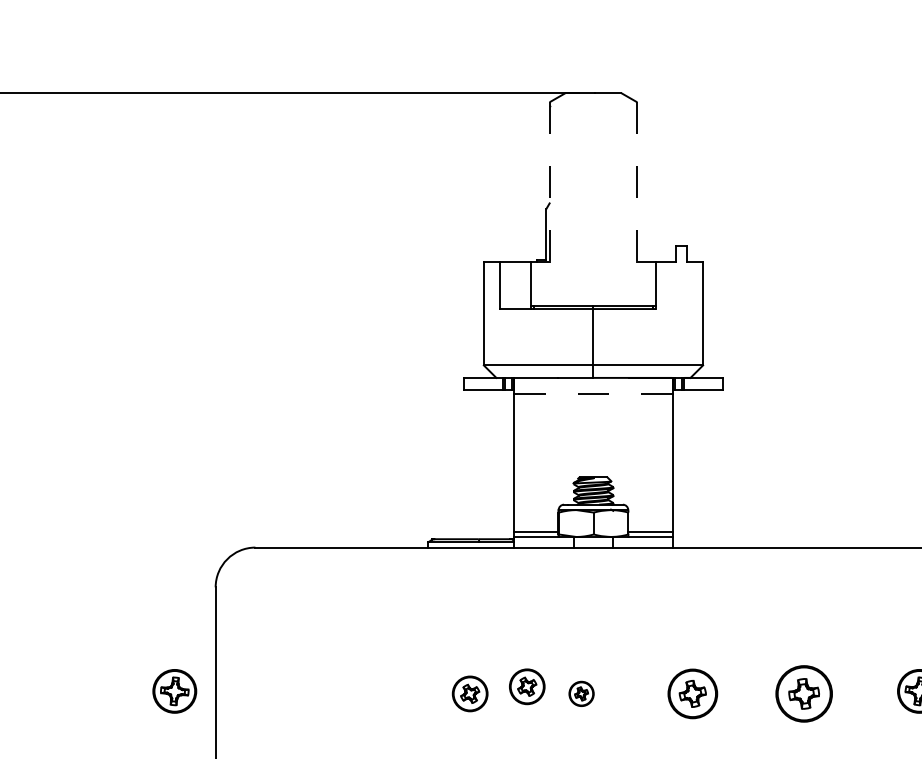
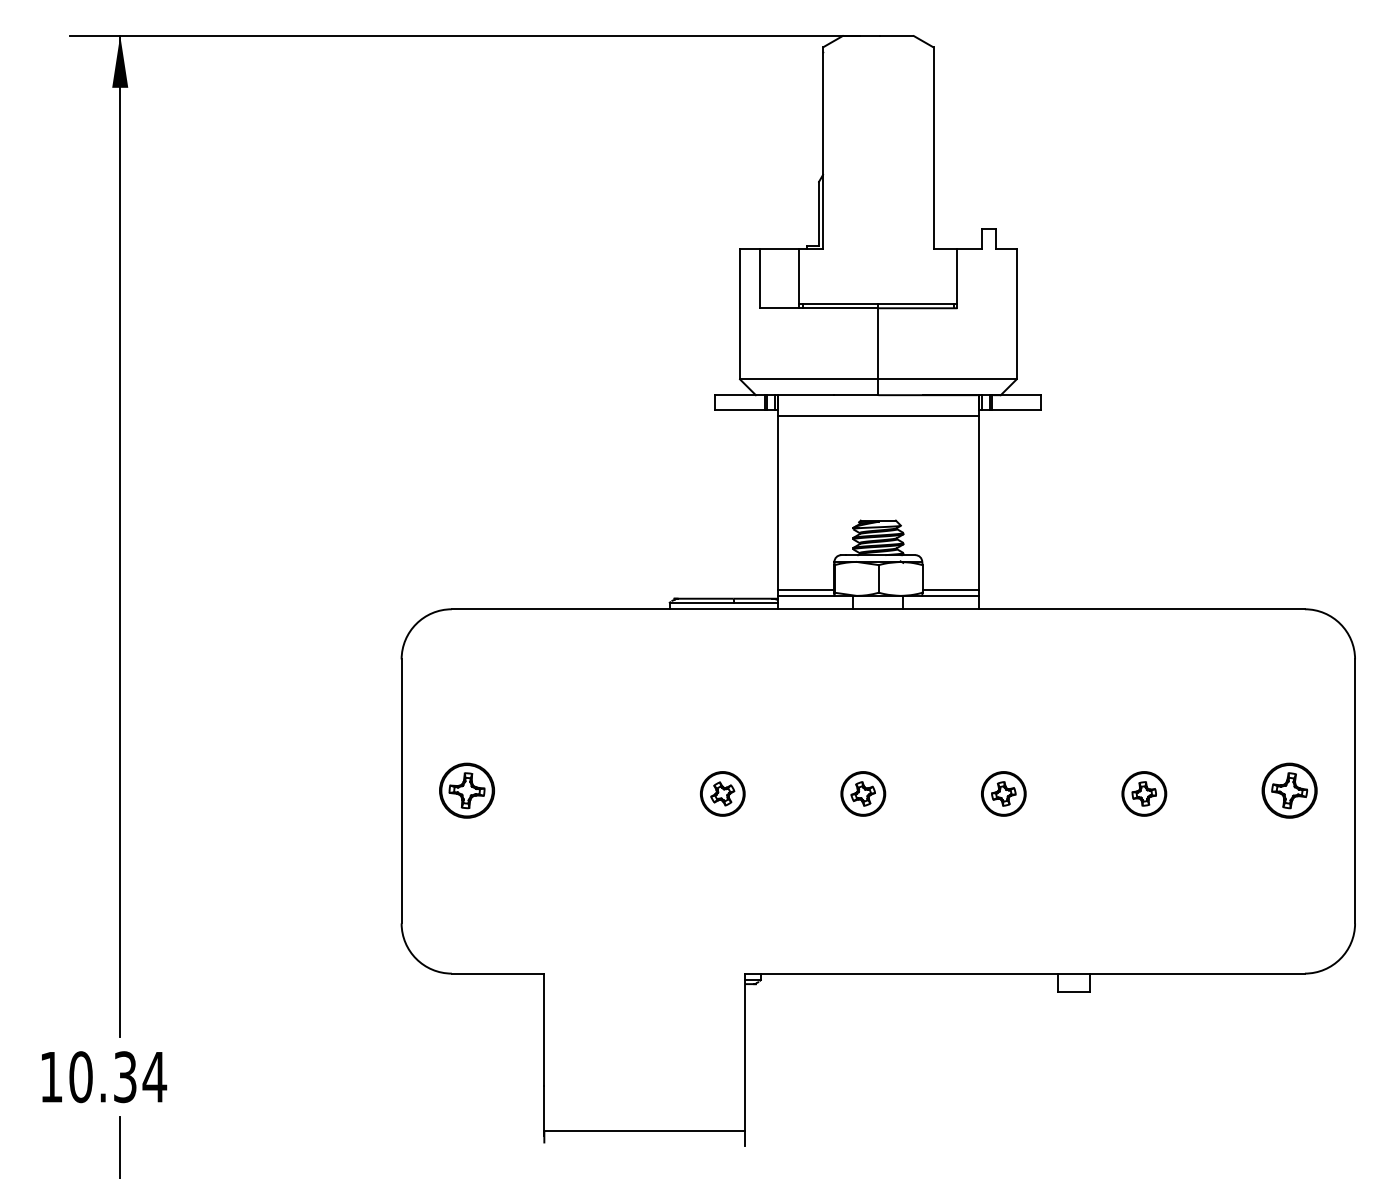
line: (550, 182) -> (823, 148), dashed -> solid
line: (637, 182) -> (933, 148), dashed -> solid
line: (592, 394) -> (877, 416), dashed -> solid
part: (527, 686) -> (794, 784), removed
part: (174, 691) -> (466, 790), moved
part: (581, 693) -> (863, 793), size x1.43
part: (692, 693) -> (1003, 793), size x0.71
part: (804, 693) -> (1144, 793), size x0.62

